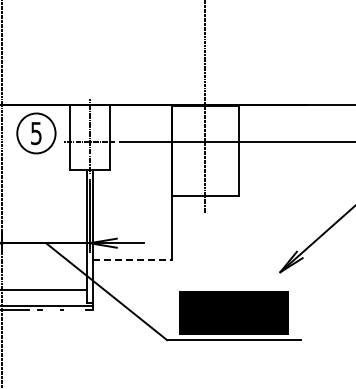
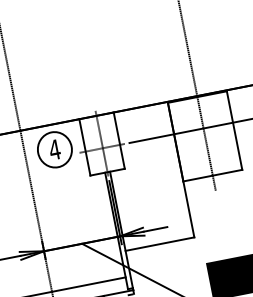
text: (36, 133) -> (54, 149), 5 -> 4
line: (132, 260) -> (160, 244), dashed -> solid

